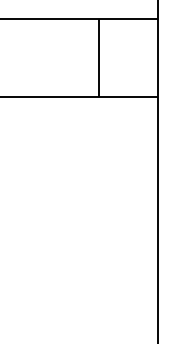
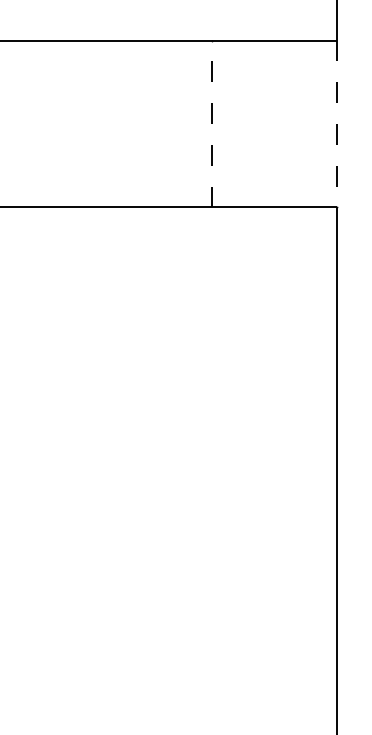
line: (98, 57) -> (210, 122), solid -> dashed
line: (157, 58) -> (336, 124), solid -> dashed

